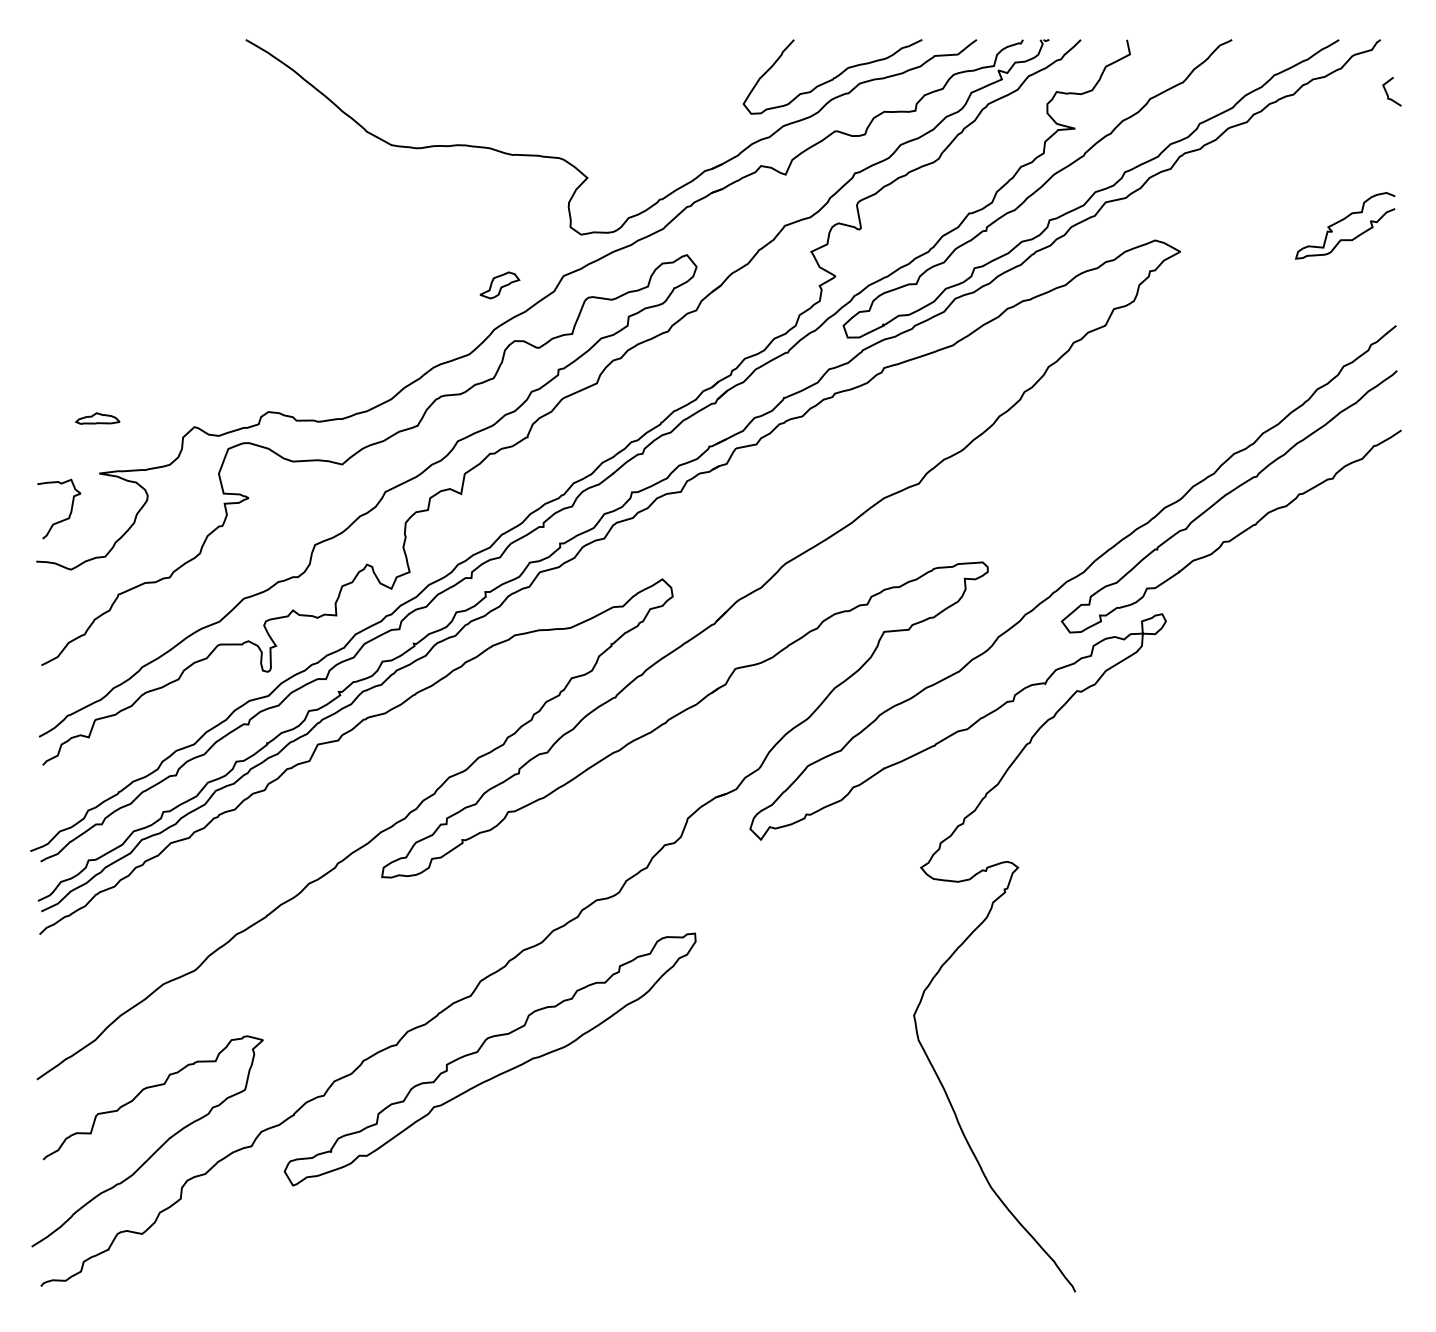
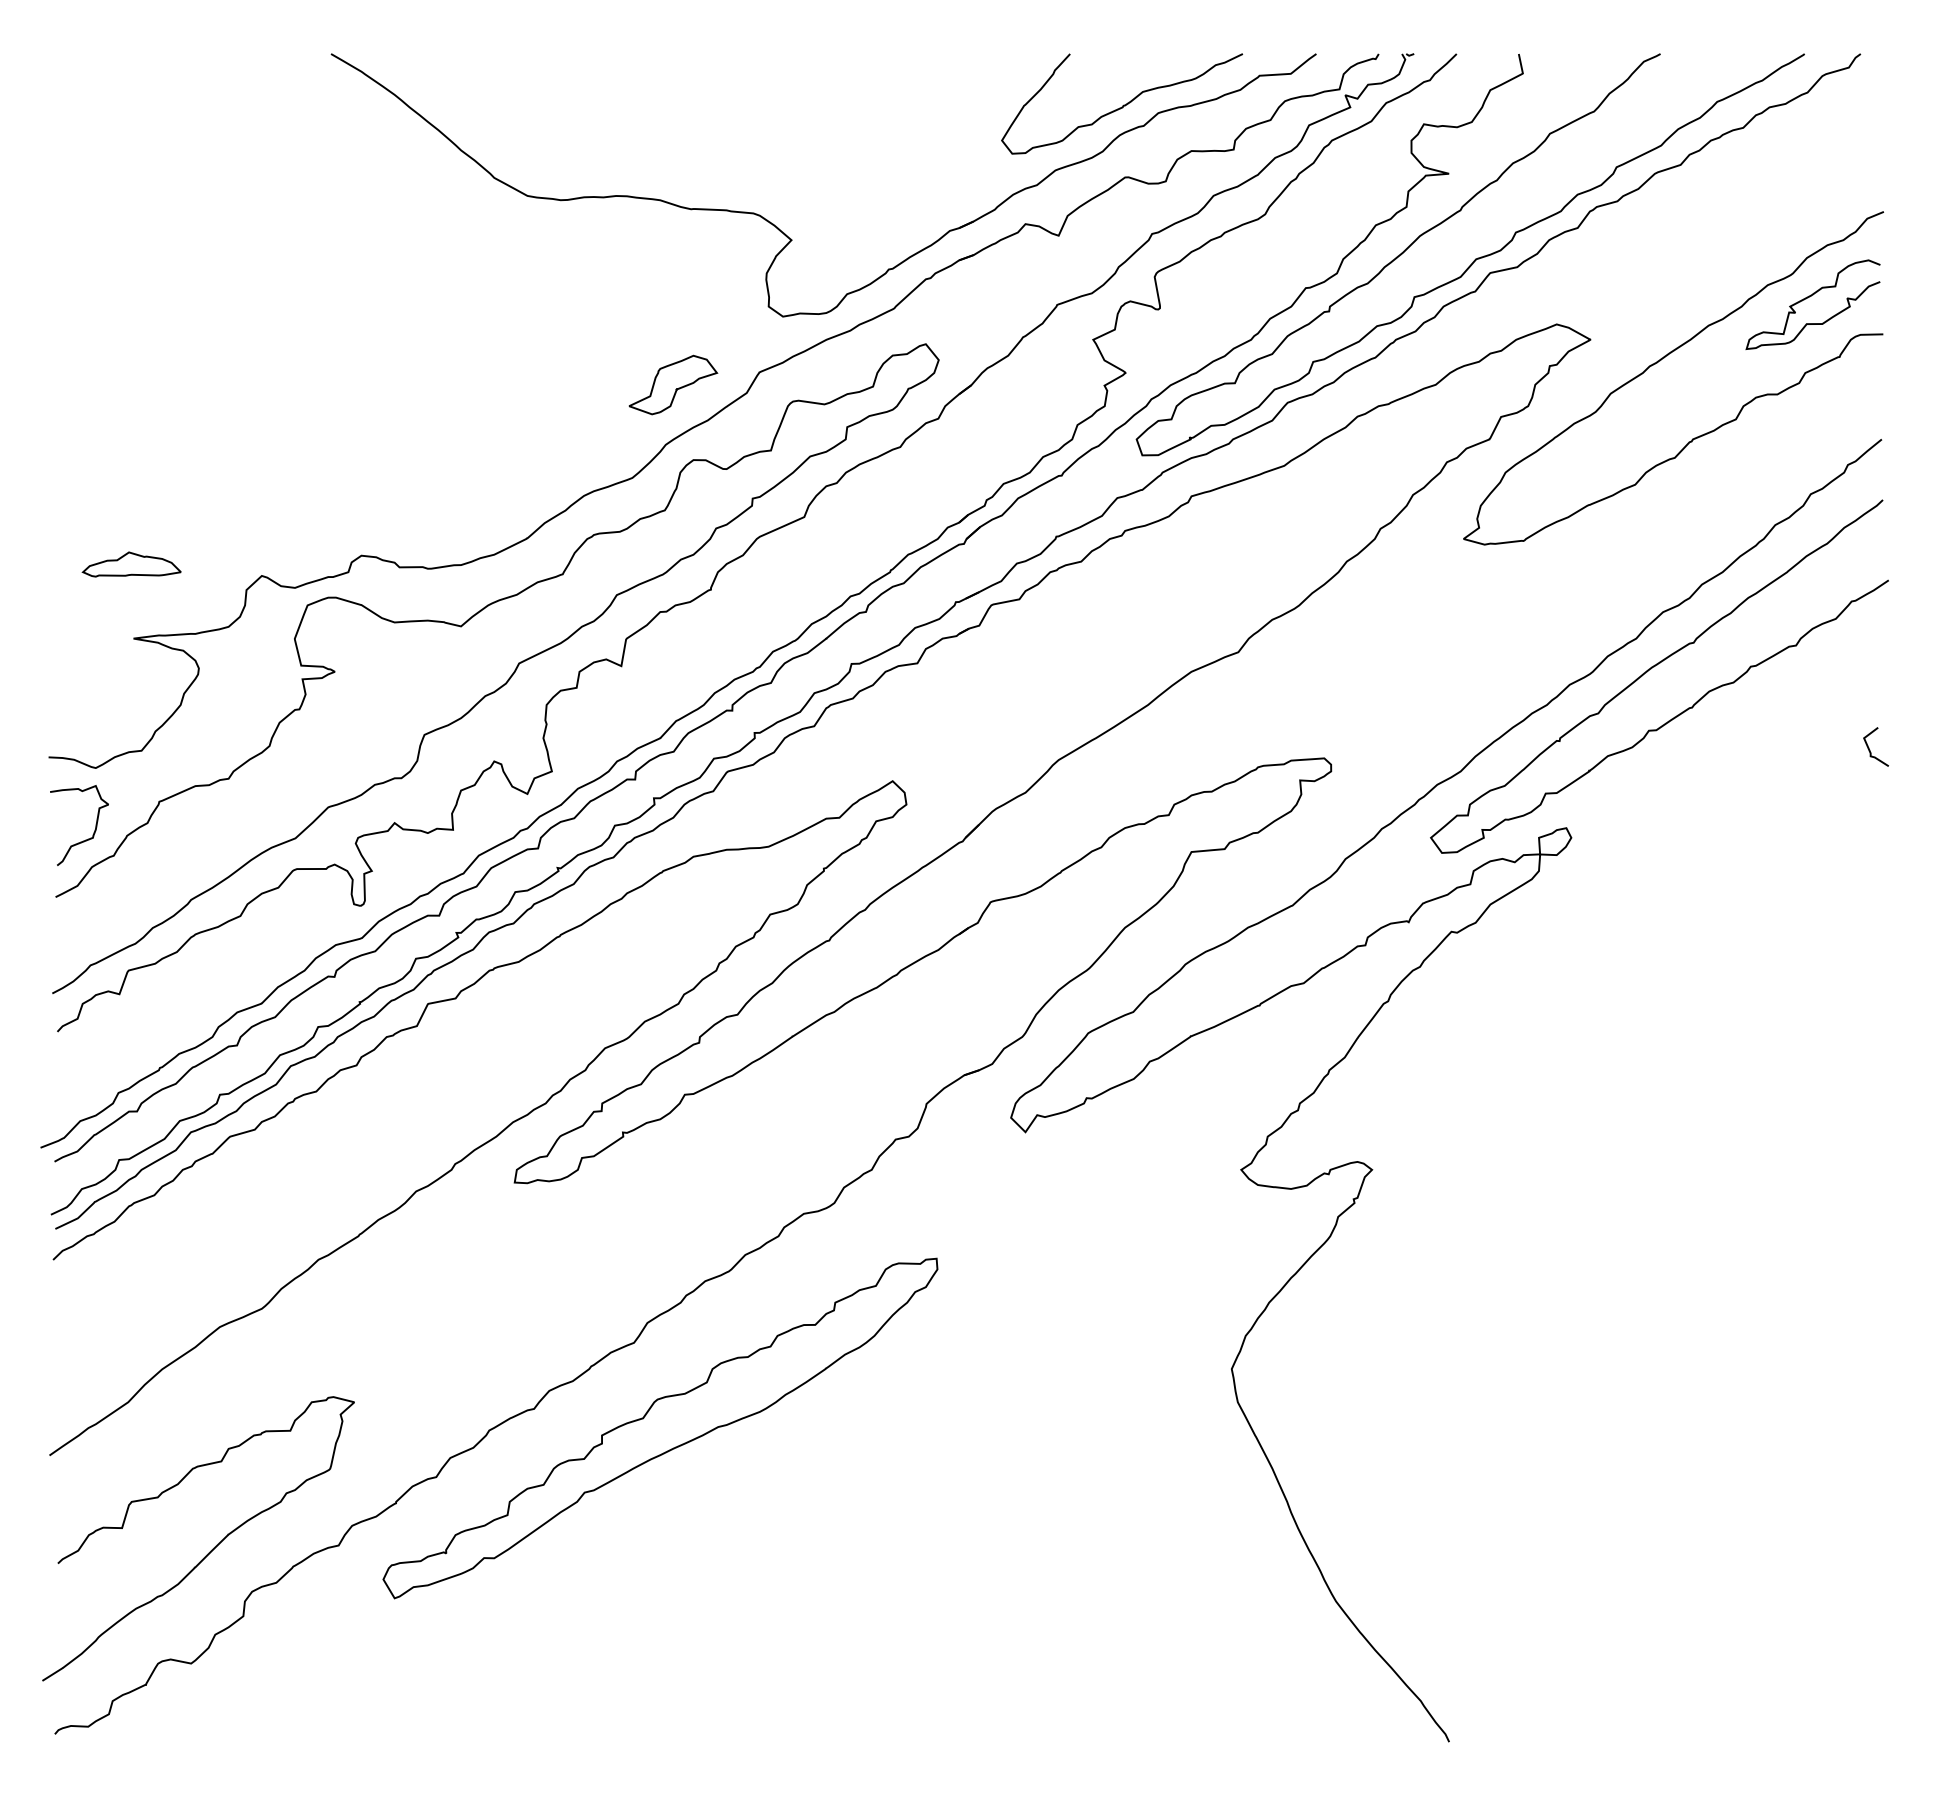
curve: (1387, 92) -> (1869, 747), moved
curve: (1232, 267) -> (1660, 361), added
part: (499, 285) -> (673, 384), size x1.67
part: (97, 418) -> (131, 564), size x1.67
curve: (63, 519) -> (85, 839), moved

